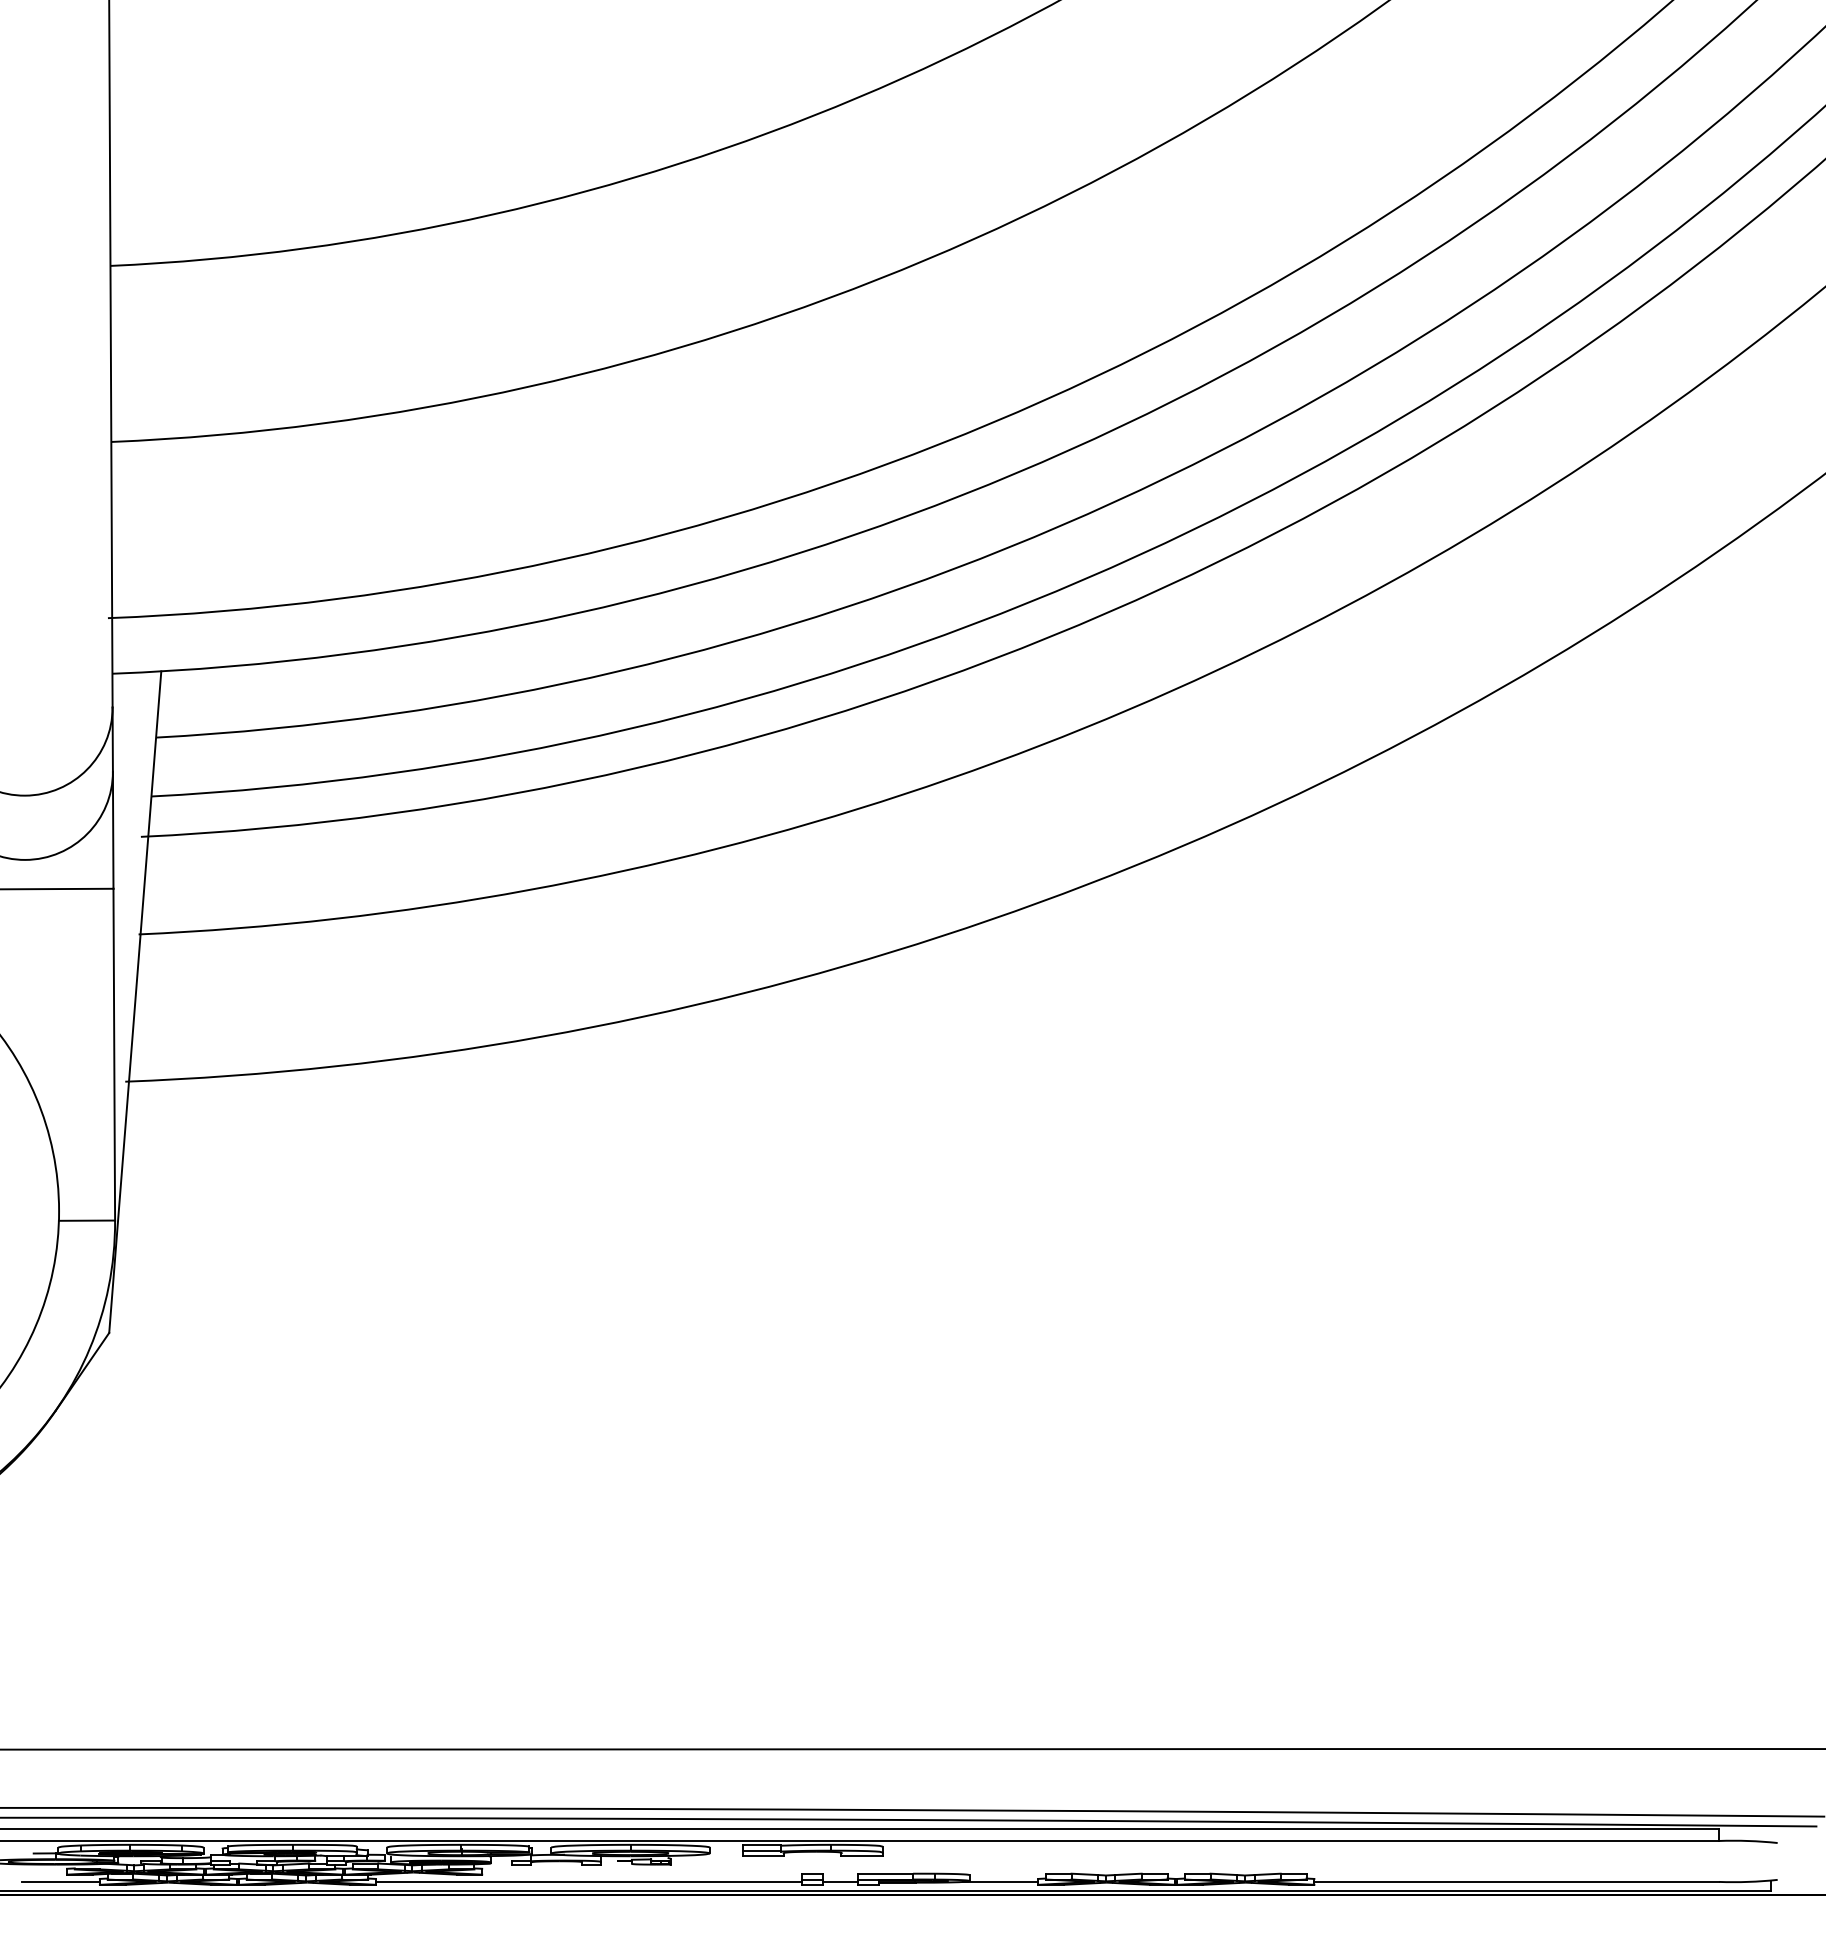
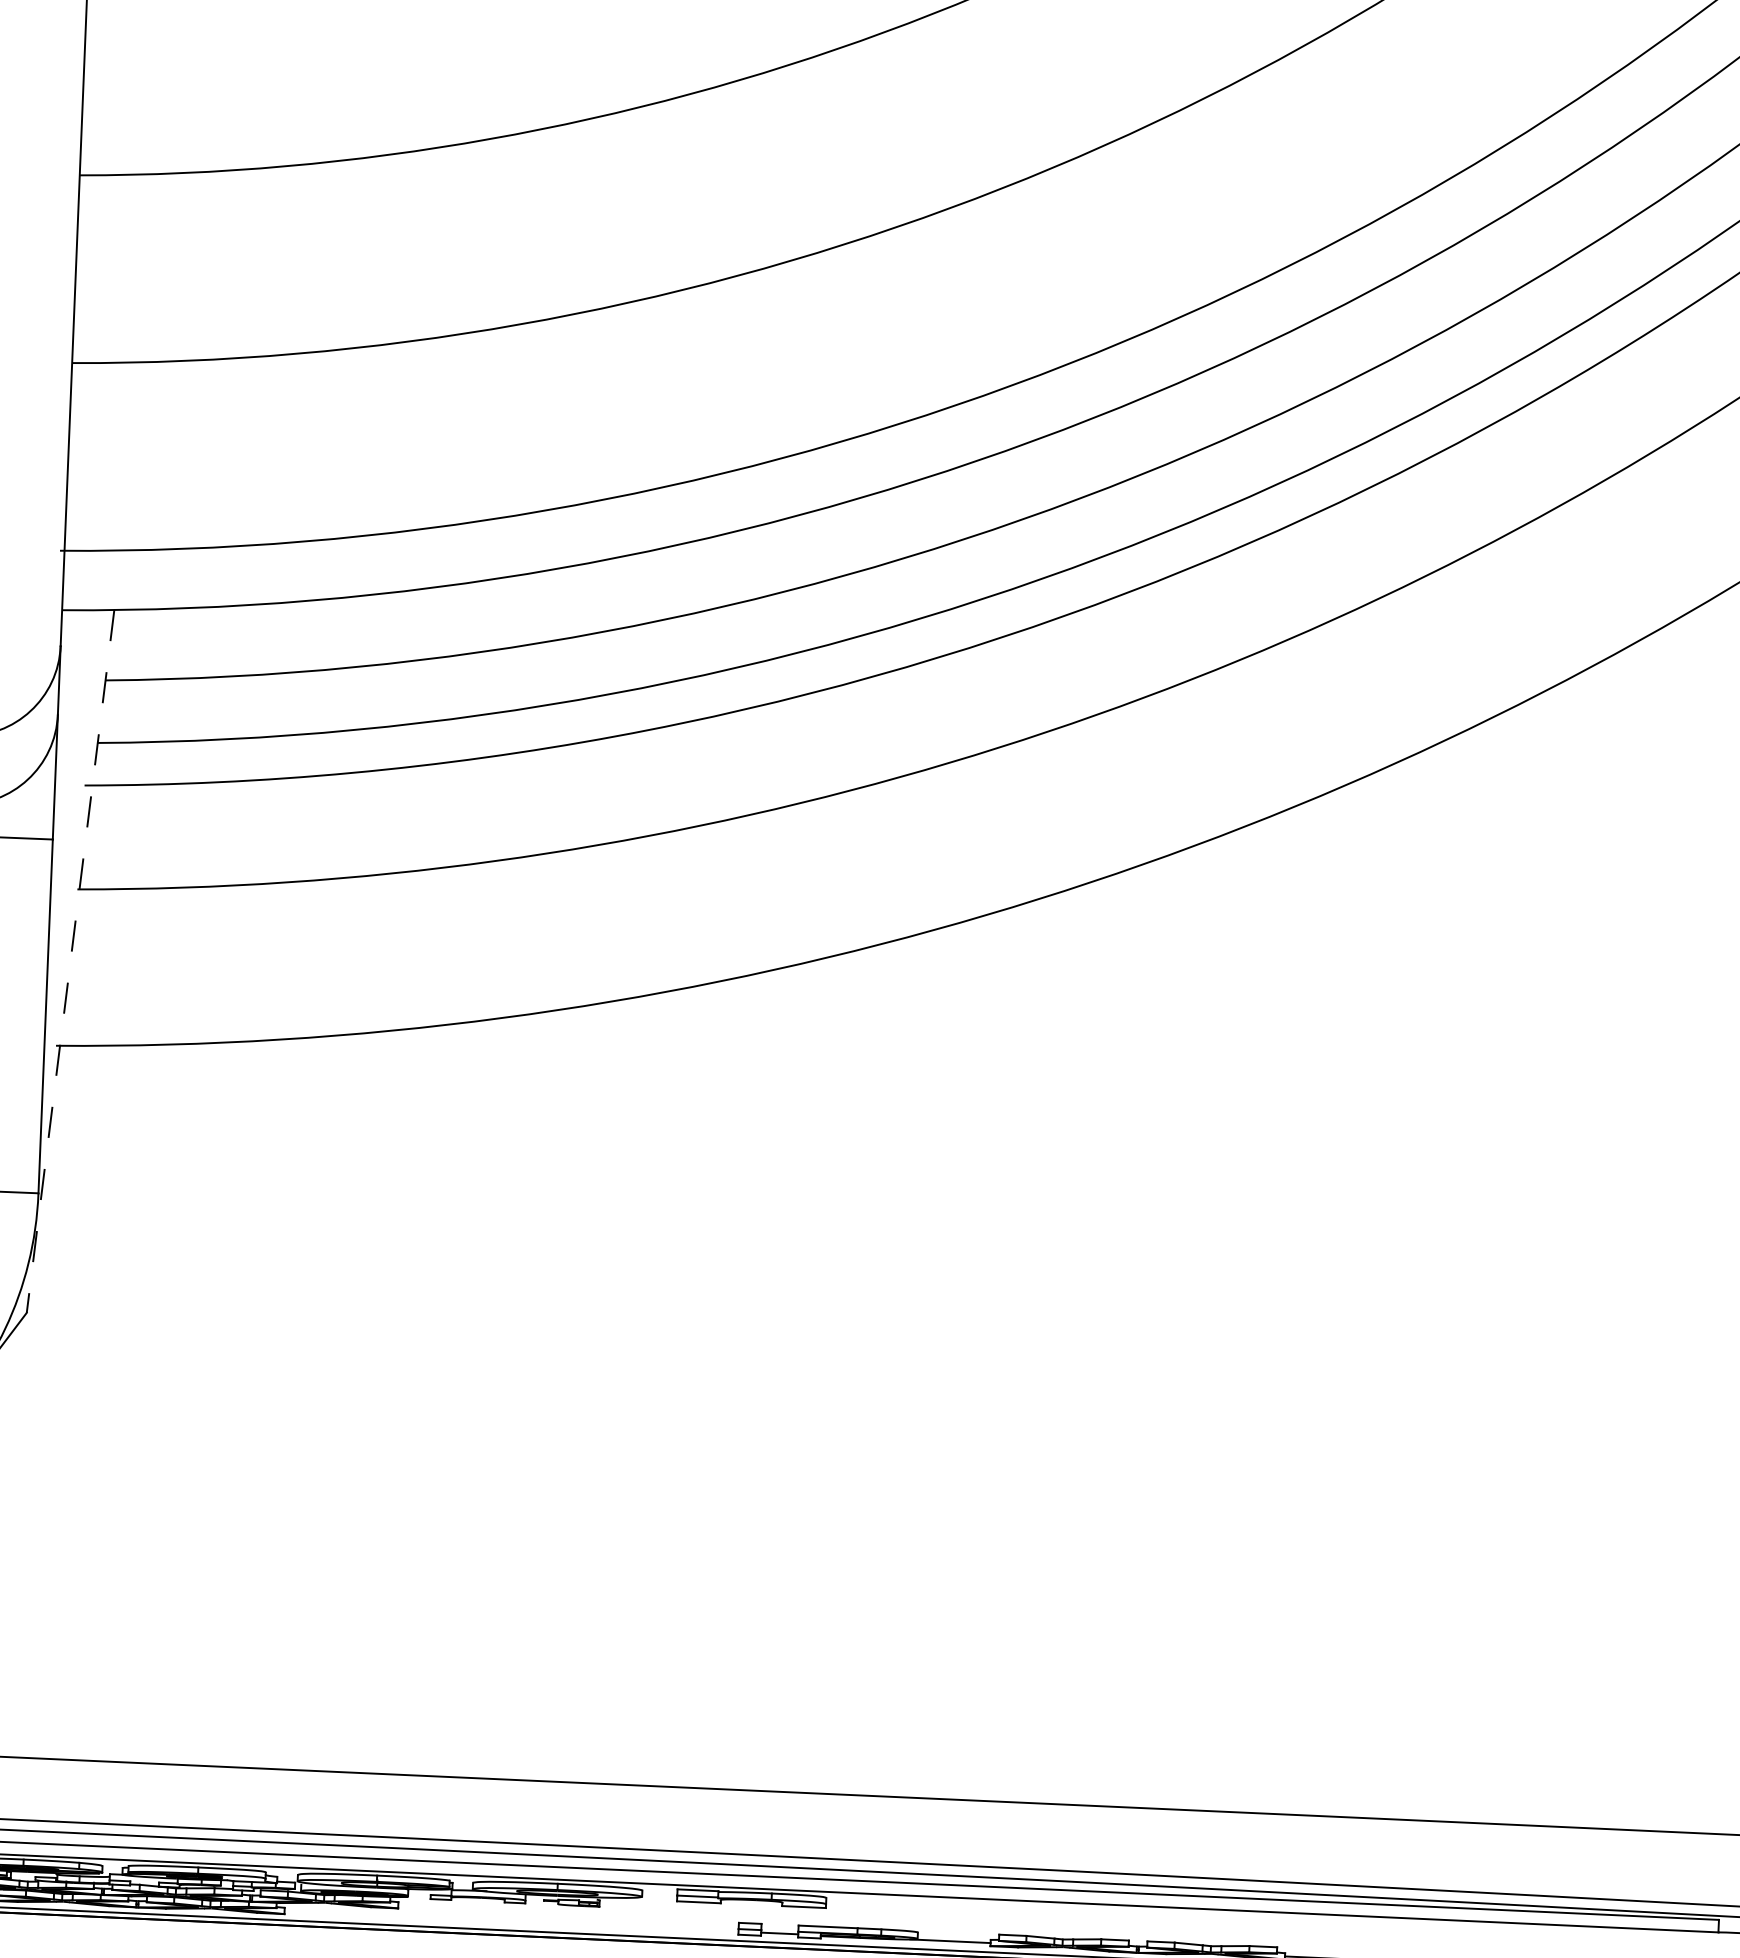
line: (135, 1002) -> (70, 961), solid -> dashed
line: (588, 1881) -> (511, 1920), removed

